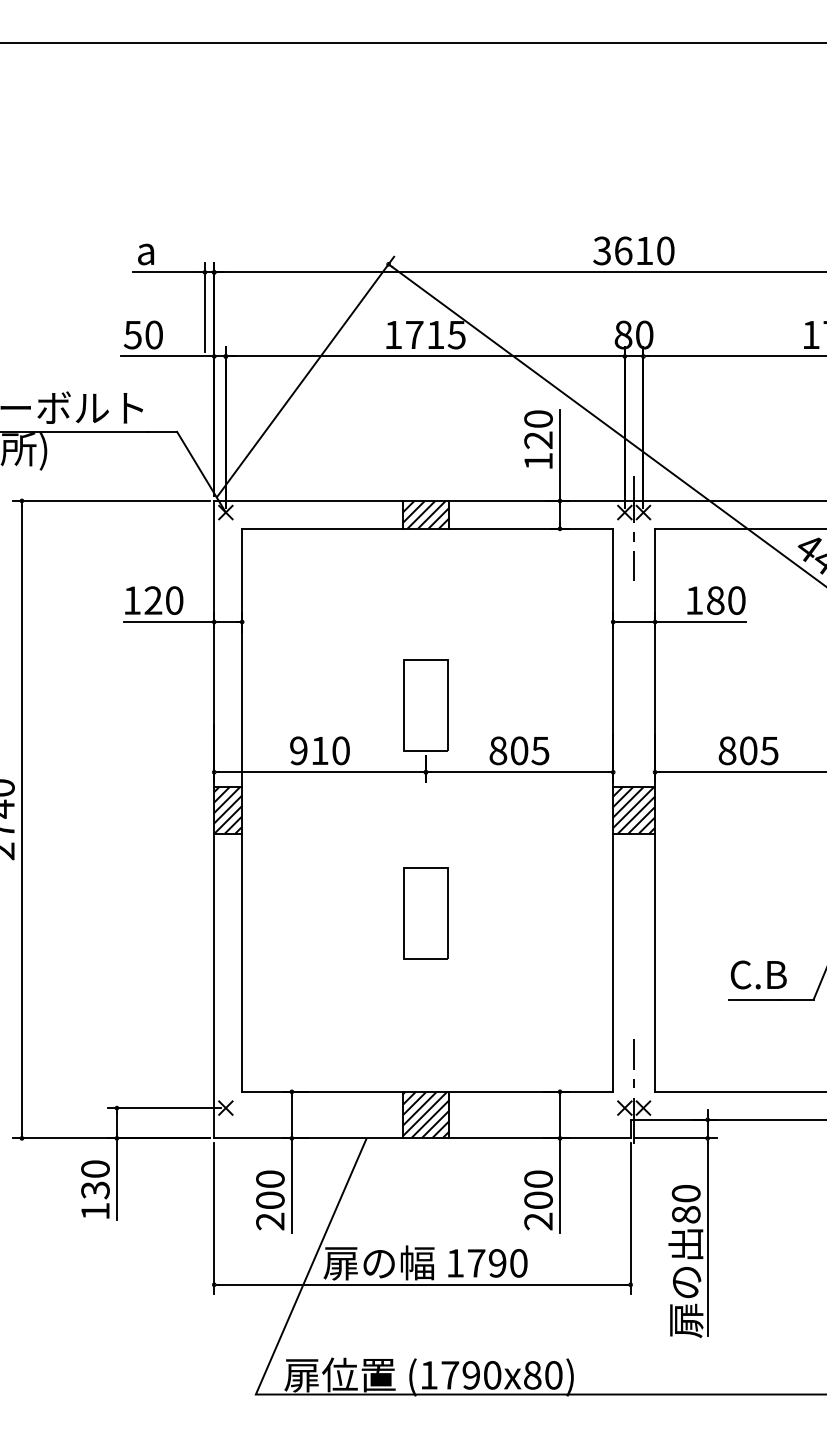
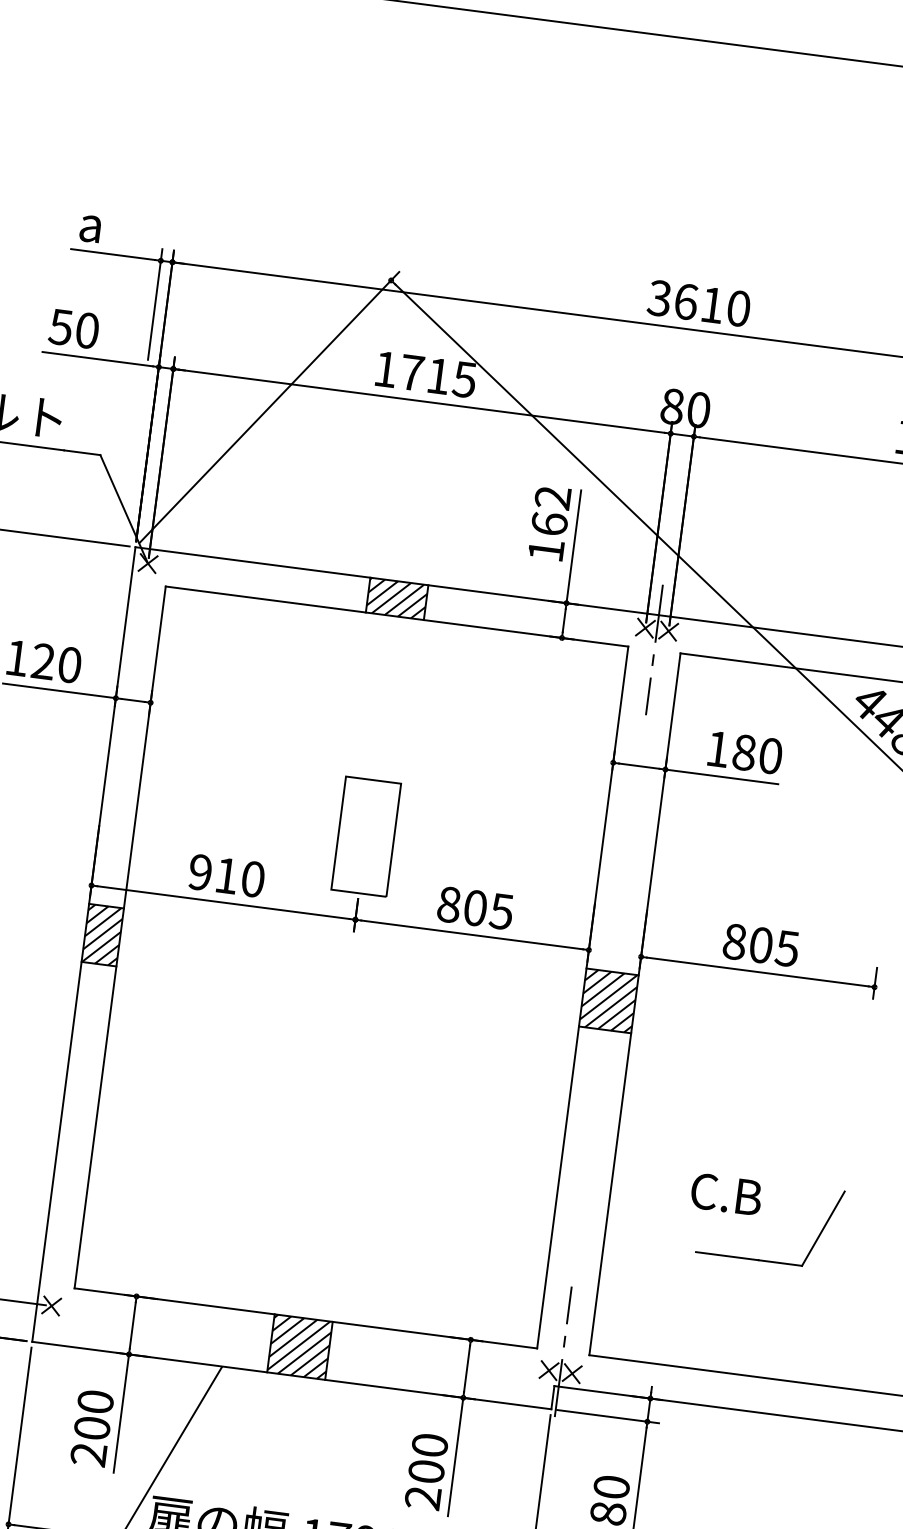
text: (538, 429) -> (551, 510), 120 -> 162
part: (425, 913) -> (332, 1095), removed
text: (758, 974) -> (726, 1193), moved

